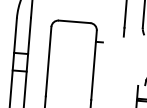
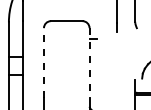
line: (48, 61) -> (43, 62), solid -> dashed
line: (94, 64) -> (89, 62), solid -> dashed

